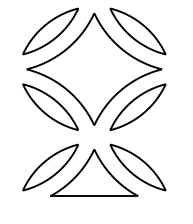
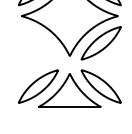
part: (50, 106) -> (38, 42), removed

